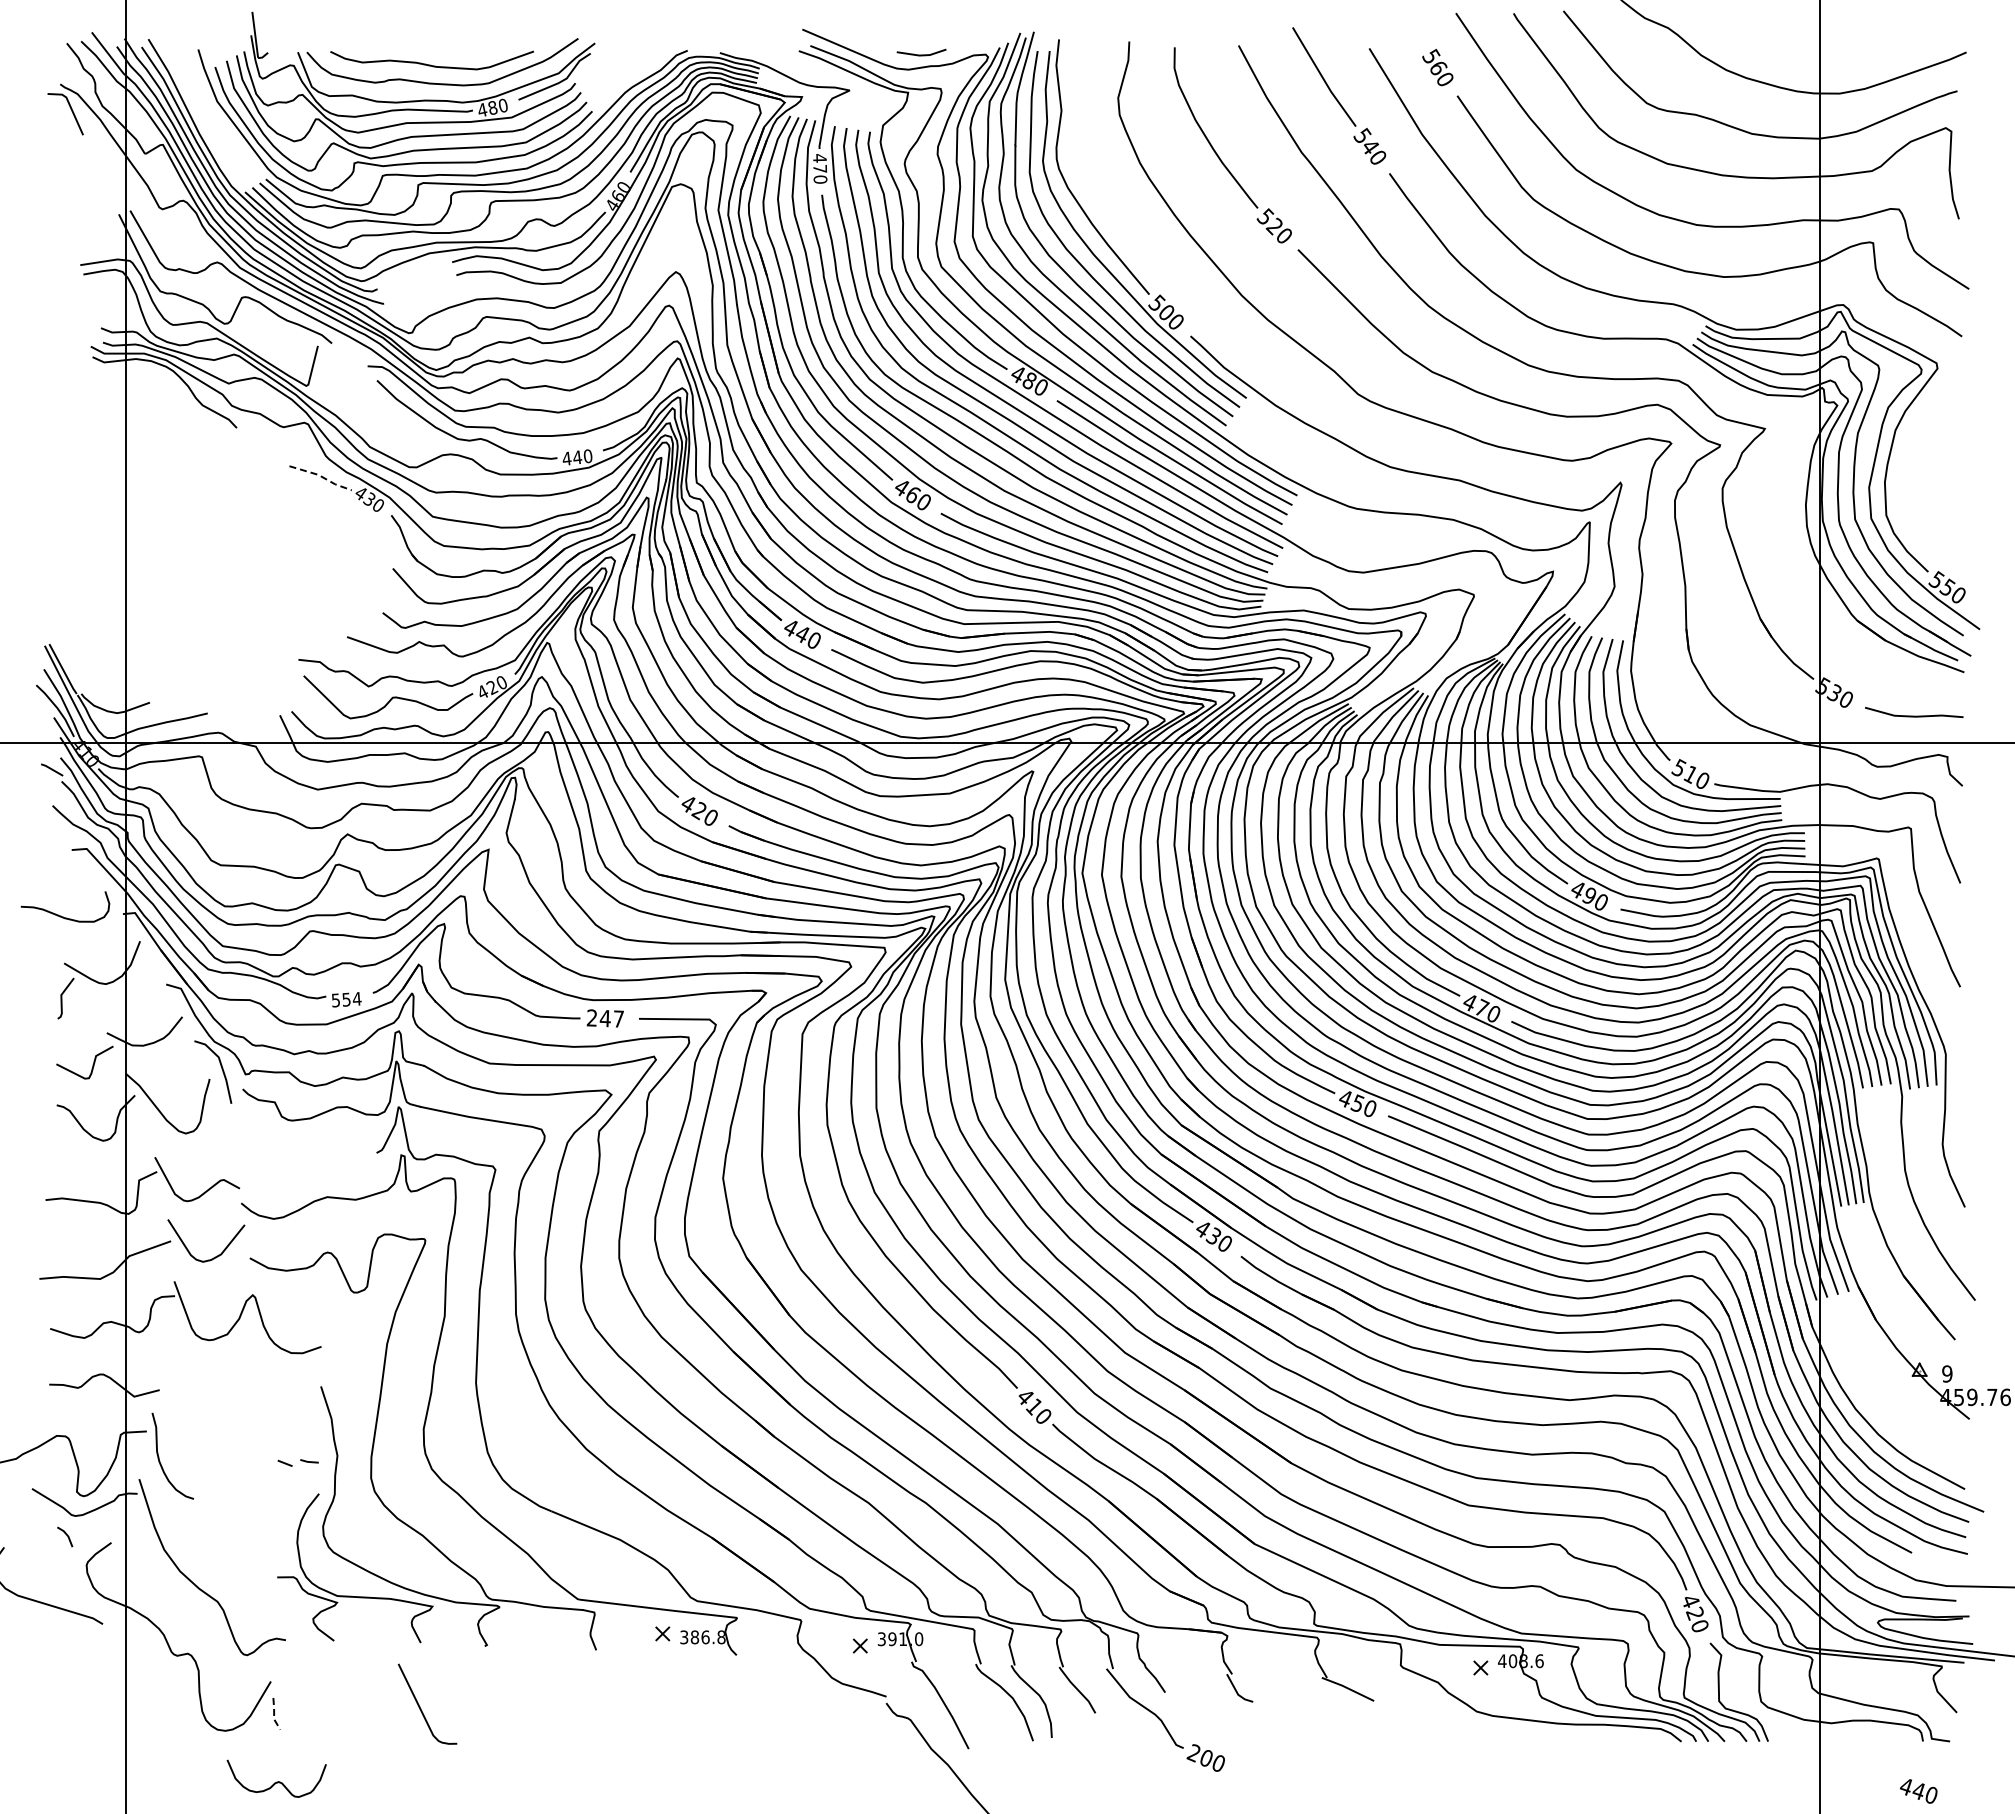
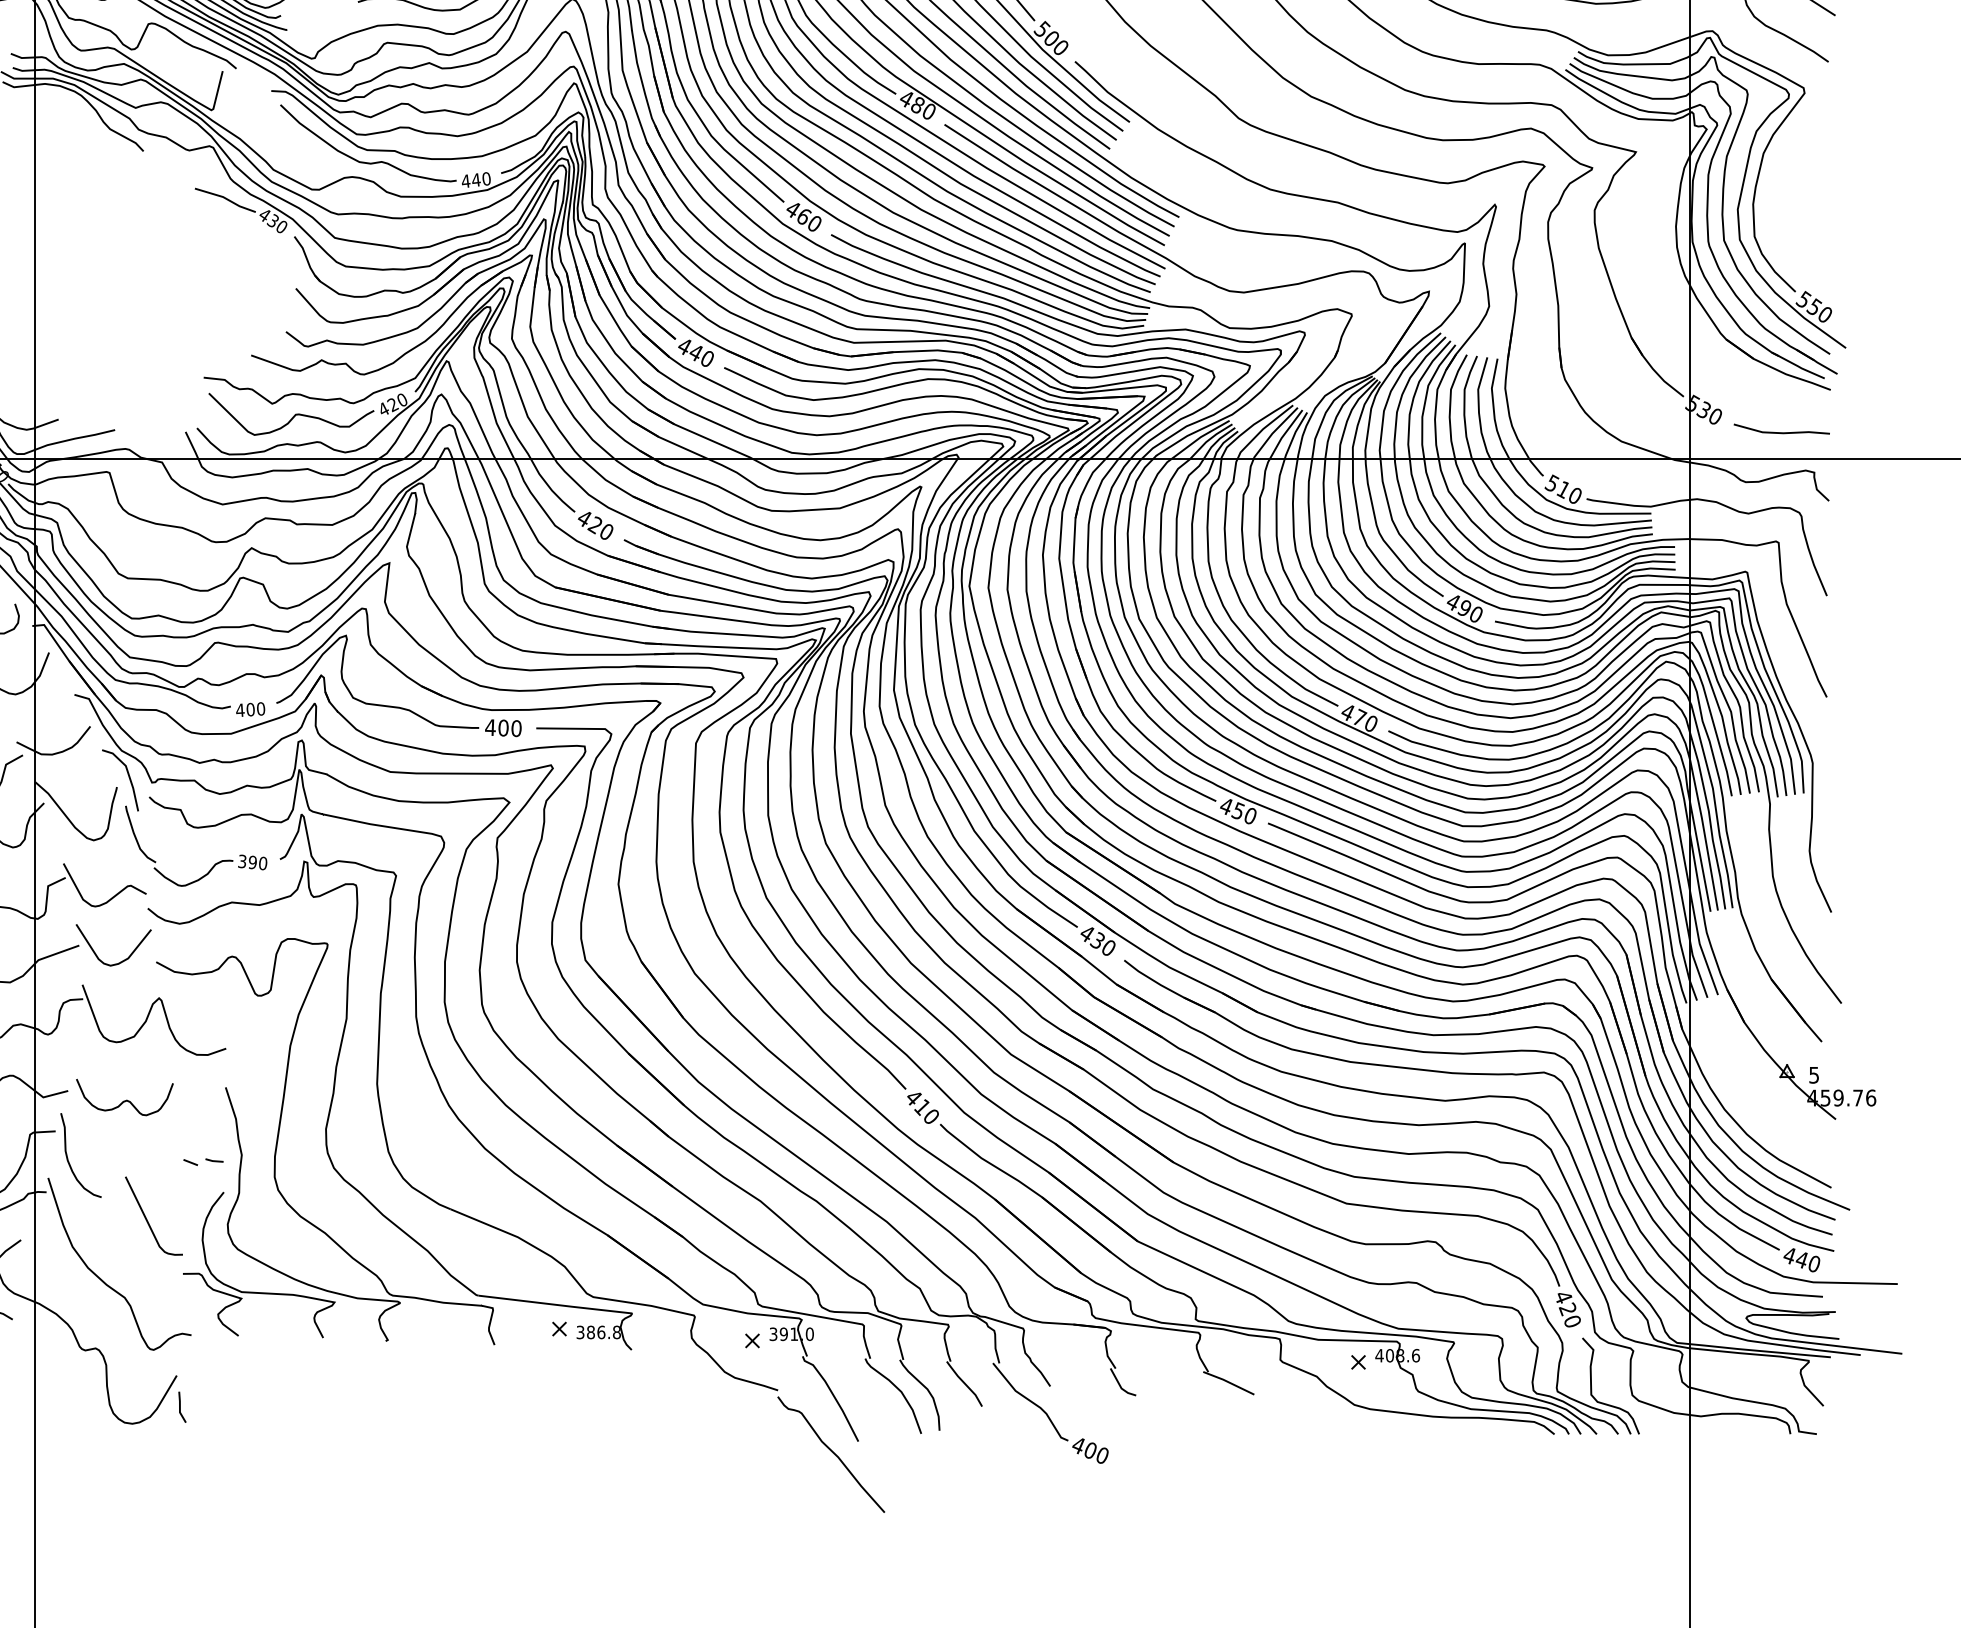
line: (321, 476) -> (226, 198), dashed -> solid
text: (346, 999) -> (250, 709), 554 -> 400
text: (604, 1018) -> (502, 728), 247 -> 400
part: (309, 1157) -> (214, 863), added
text: (1947, 1373) -> (1814, 1074), 9 -> 5
curve: (420, 1706) -> (147, 1218), moved
line: (274, 1715) -> (180, 1408), dashed -> solid
text: (1193, 1753) -> (1077, 1445), 200 -> 400
curve: (276, 1781) -> (124, 1100), moved
text: (1918, 1791) -> (1801, 1260), moved

